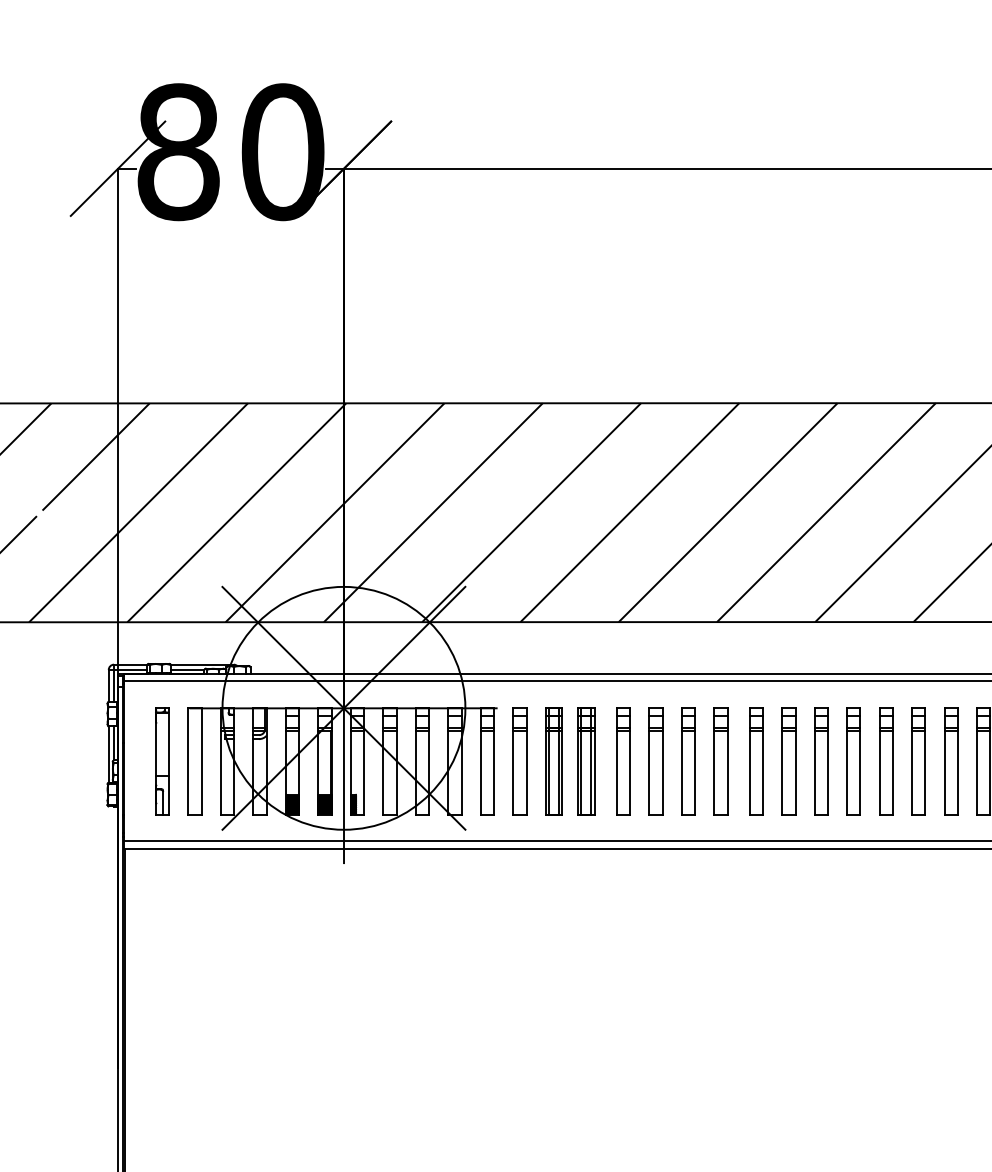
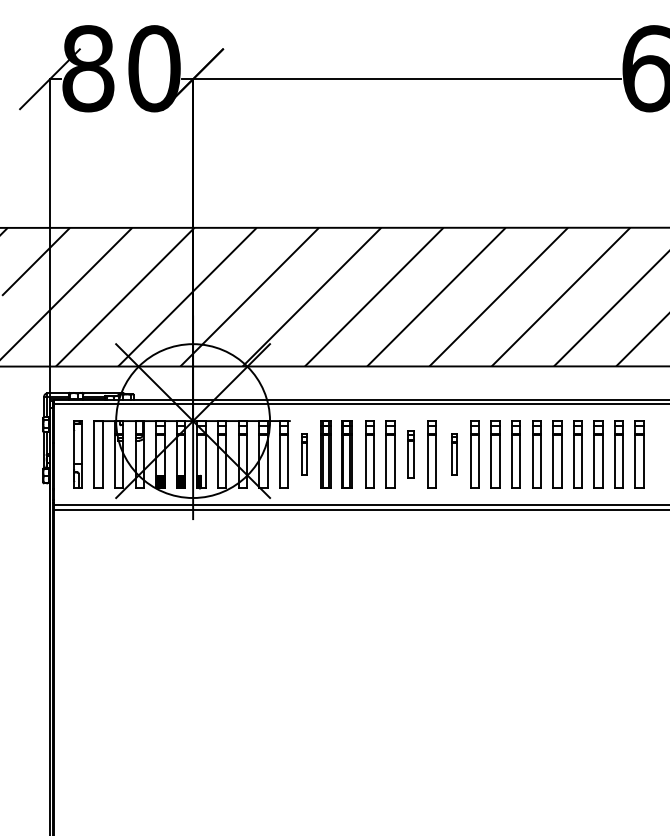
part: (519, 761) -> (304, 454), size x0.6
part: (688, 761) -> (411, 454), size x0.7
part: (756, 761) -> (454, 454), size x0.6

